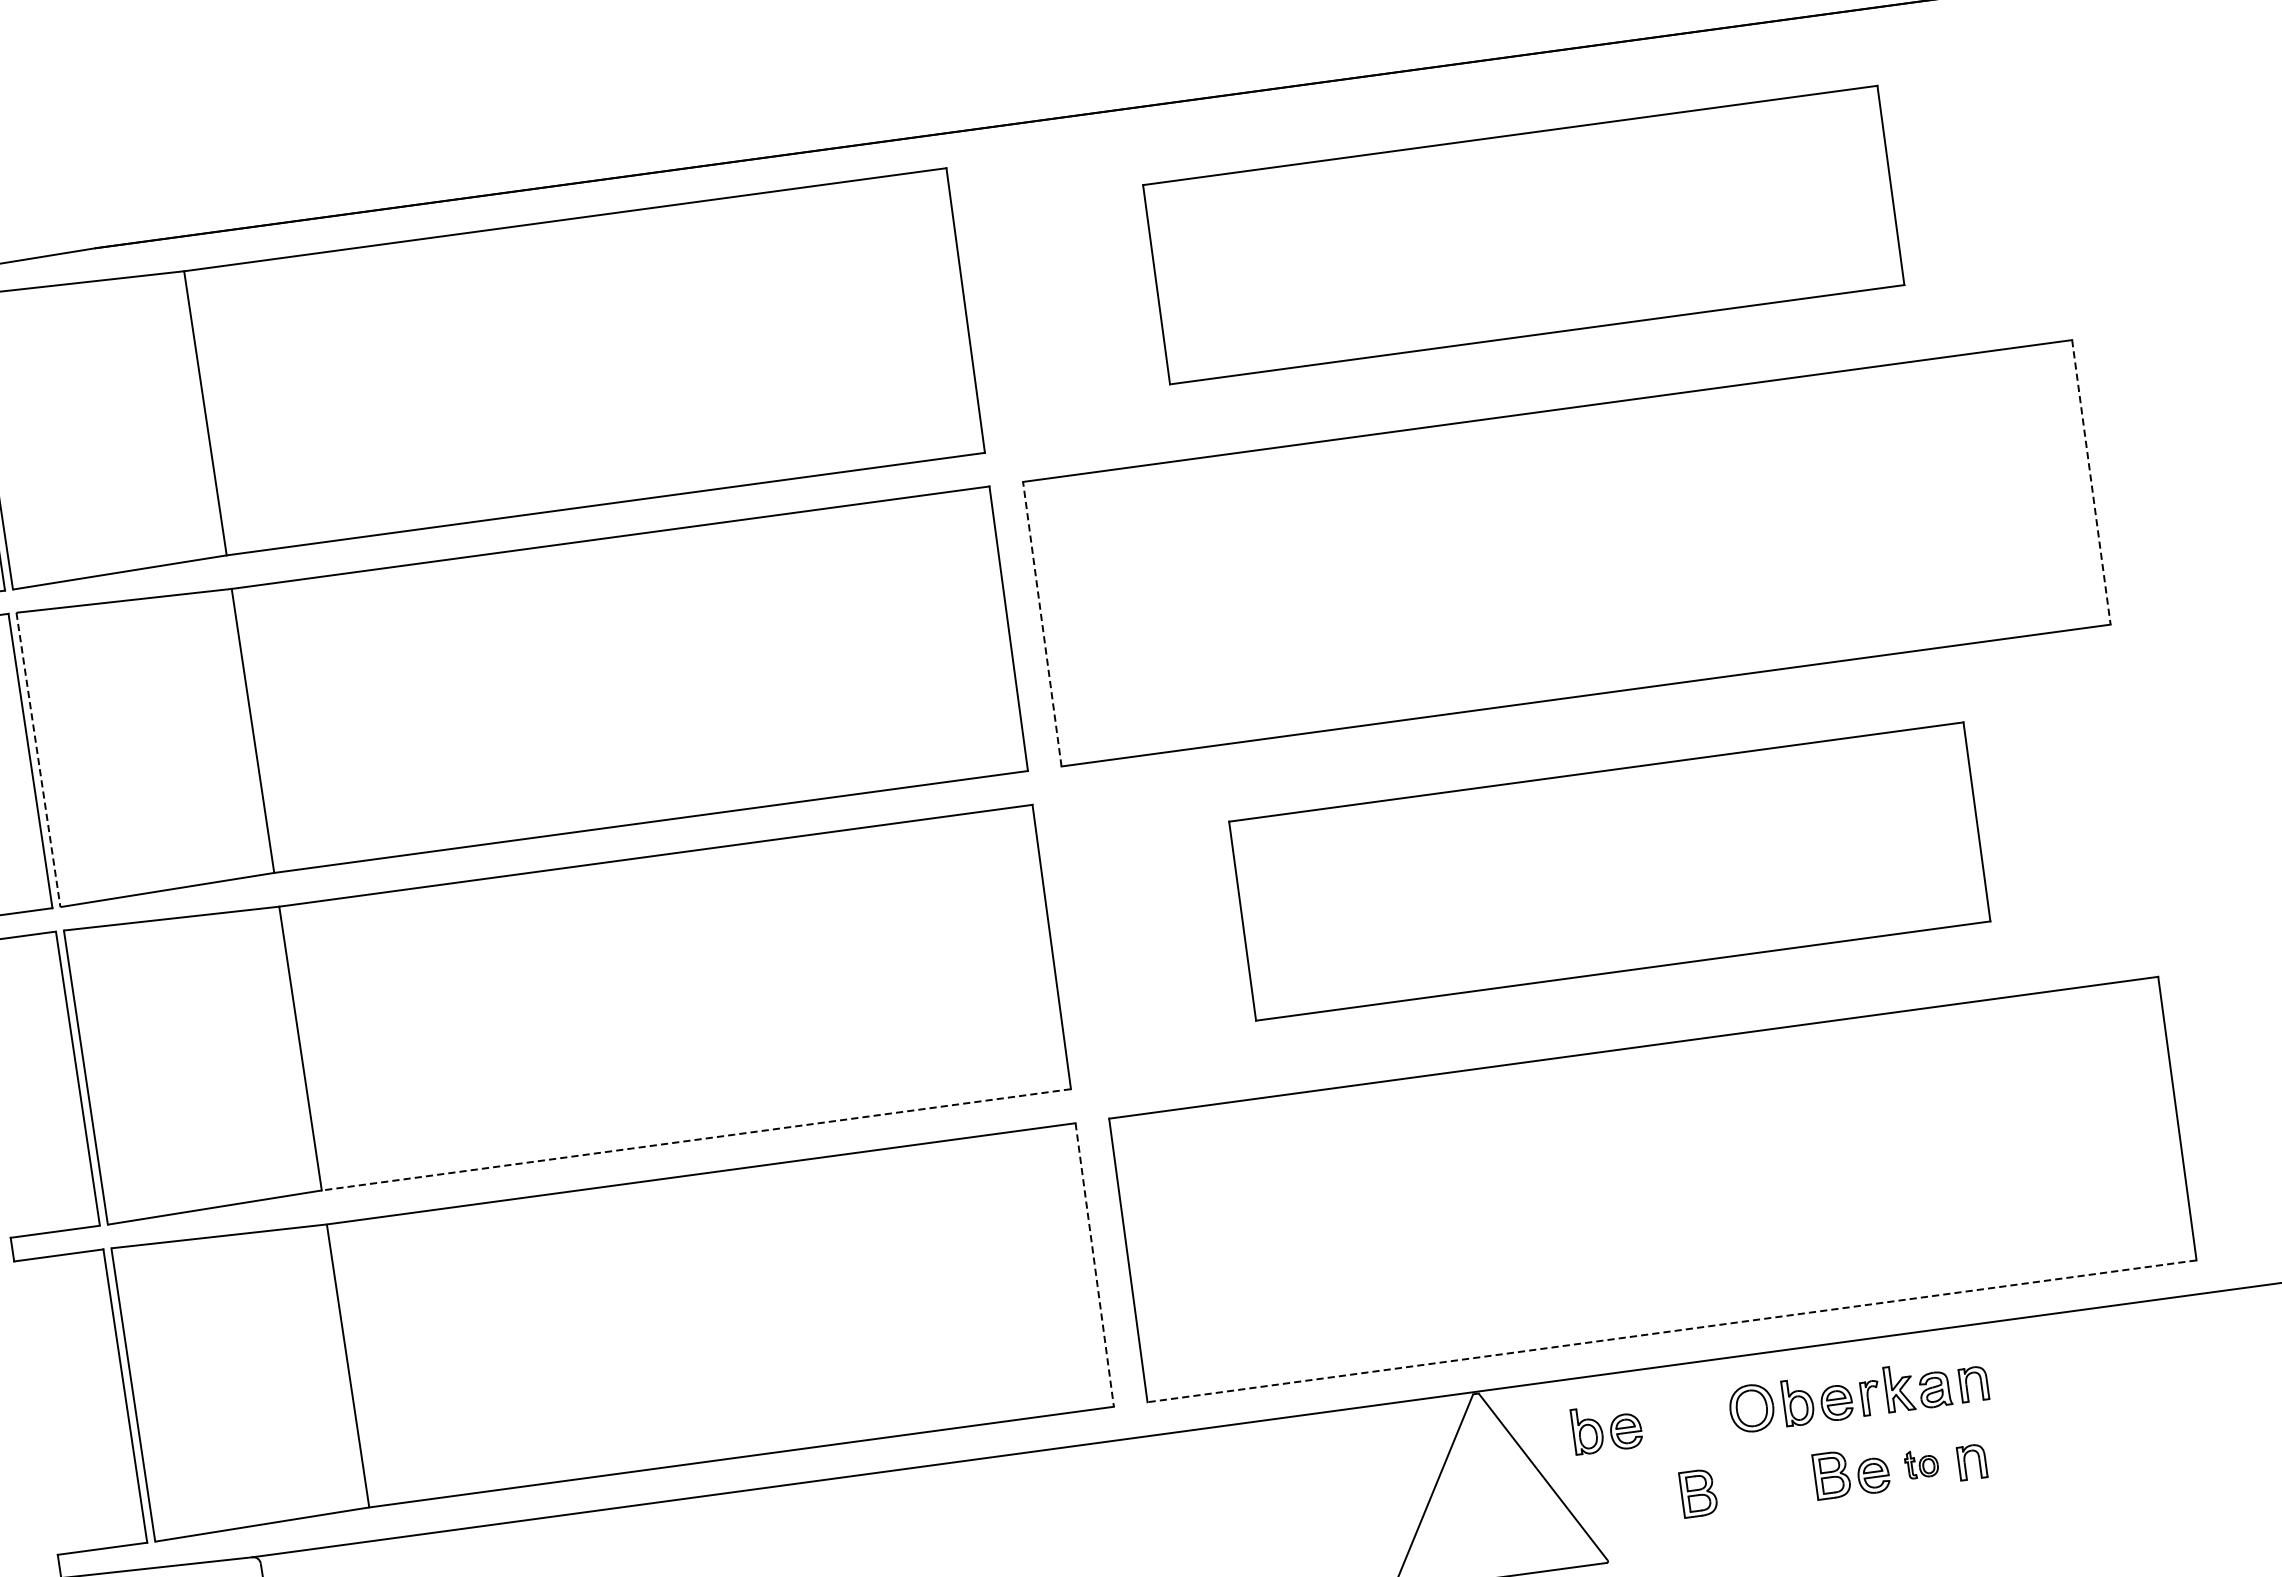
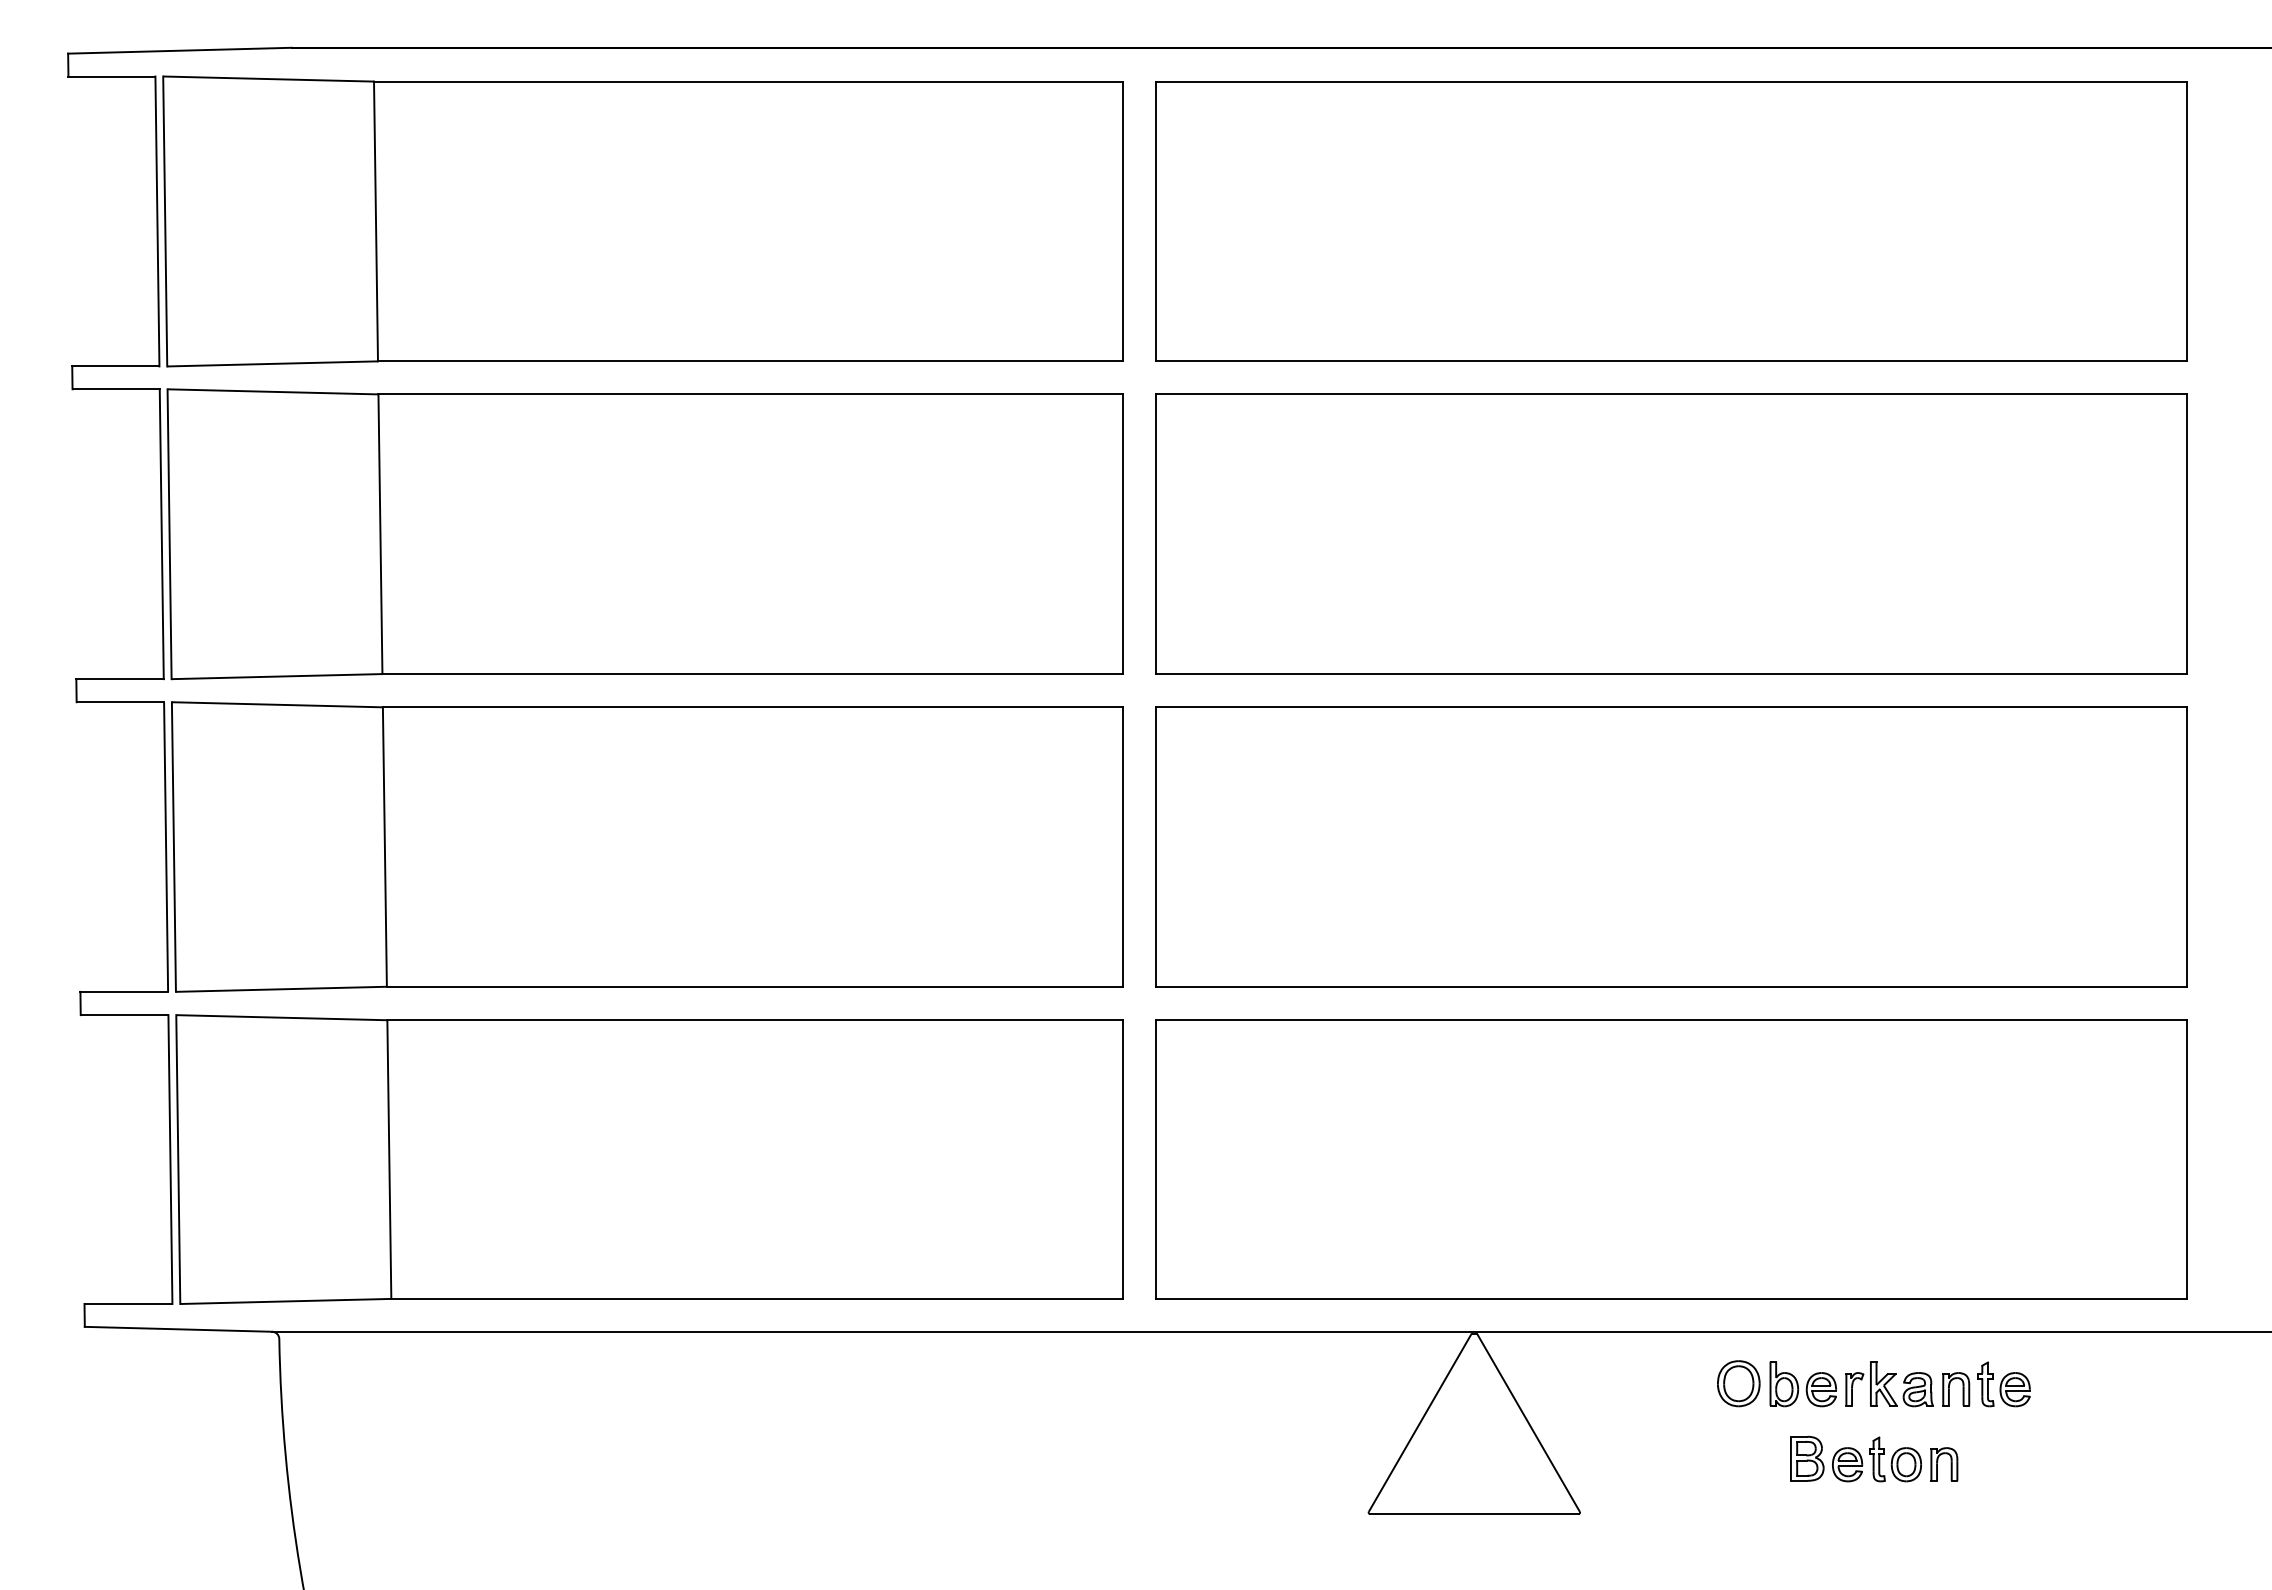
part: (1523, 235) -> (1671, 221), size x1.43
line: (2091, 482) -> (2187, 534), dashed -> solid
line: (1042, 624) -> (1156, 534), dashed -> solid
line: (38, 760) -> (169, 534), dashed -> solid
part: (1609, 871) -> (1671, 846), size x1.43
line: (695, 1139) -> (754, 986), dashed -> solid
line: (1095, 1265) -> (1123, 1160), dashed -> solid
line: (1671, 1330) -> (1671, 1298), dashed -> solid
part: (2021, 1372) -> (2003, 1384), added
part: (1606, 1428) -> (1595, 1384), removed
part: (1921, 1463) -> (1895, 1459), size x1.67
part: (1698, 1493) -> (1676, 1458), removed

